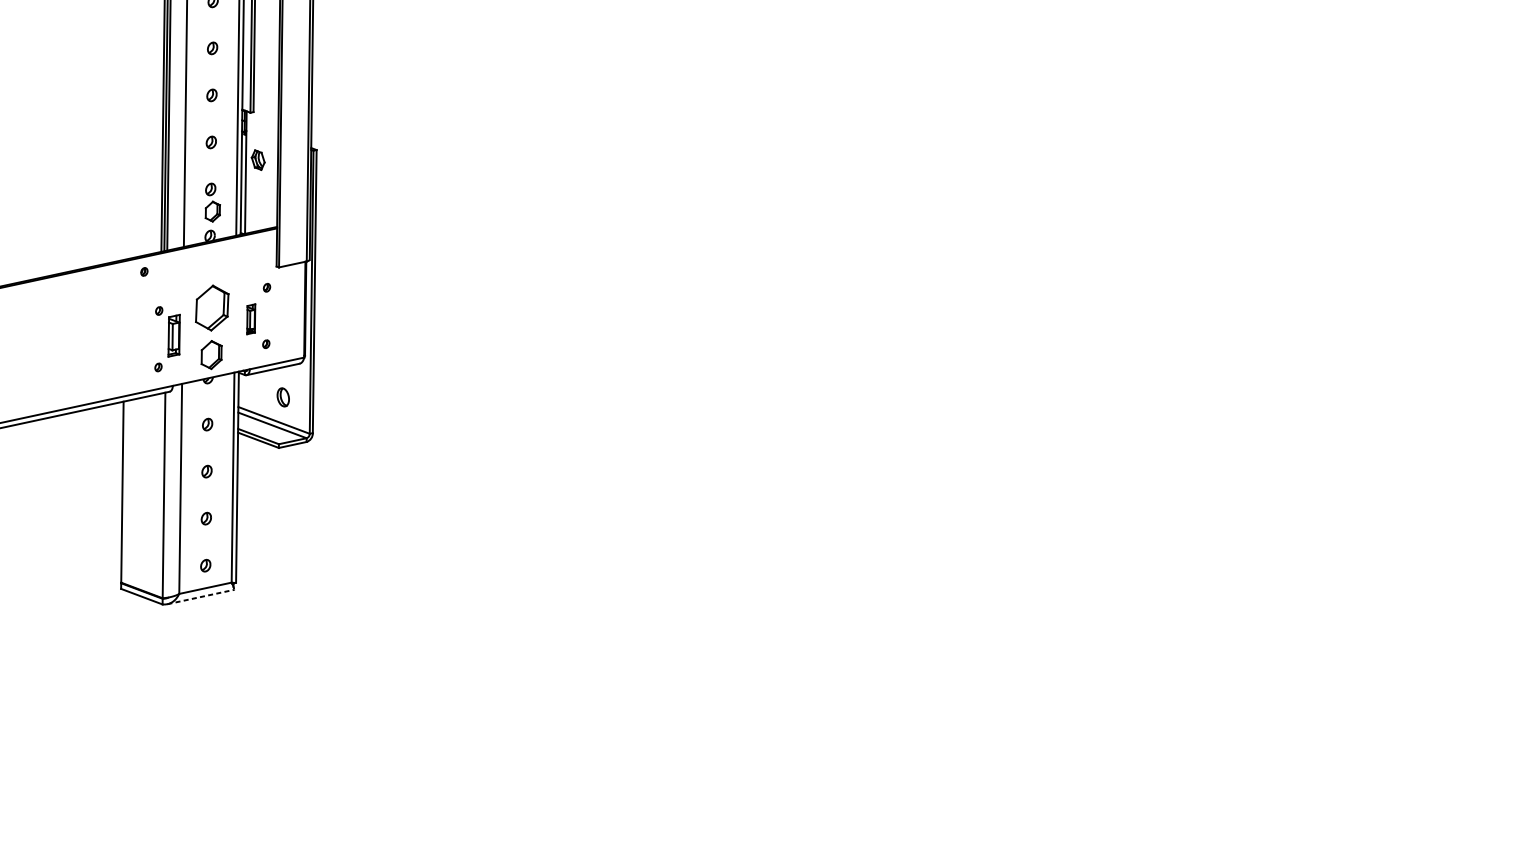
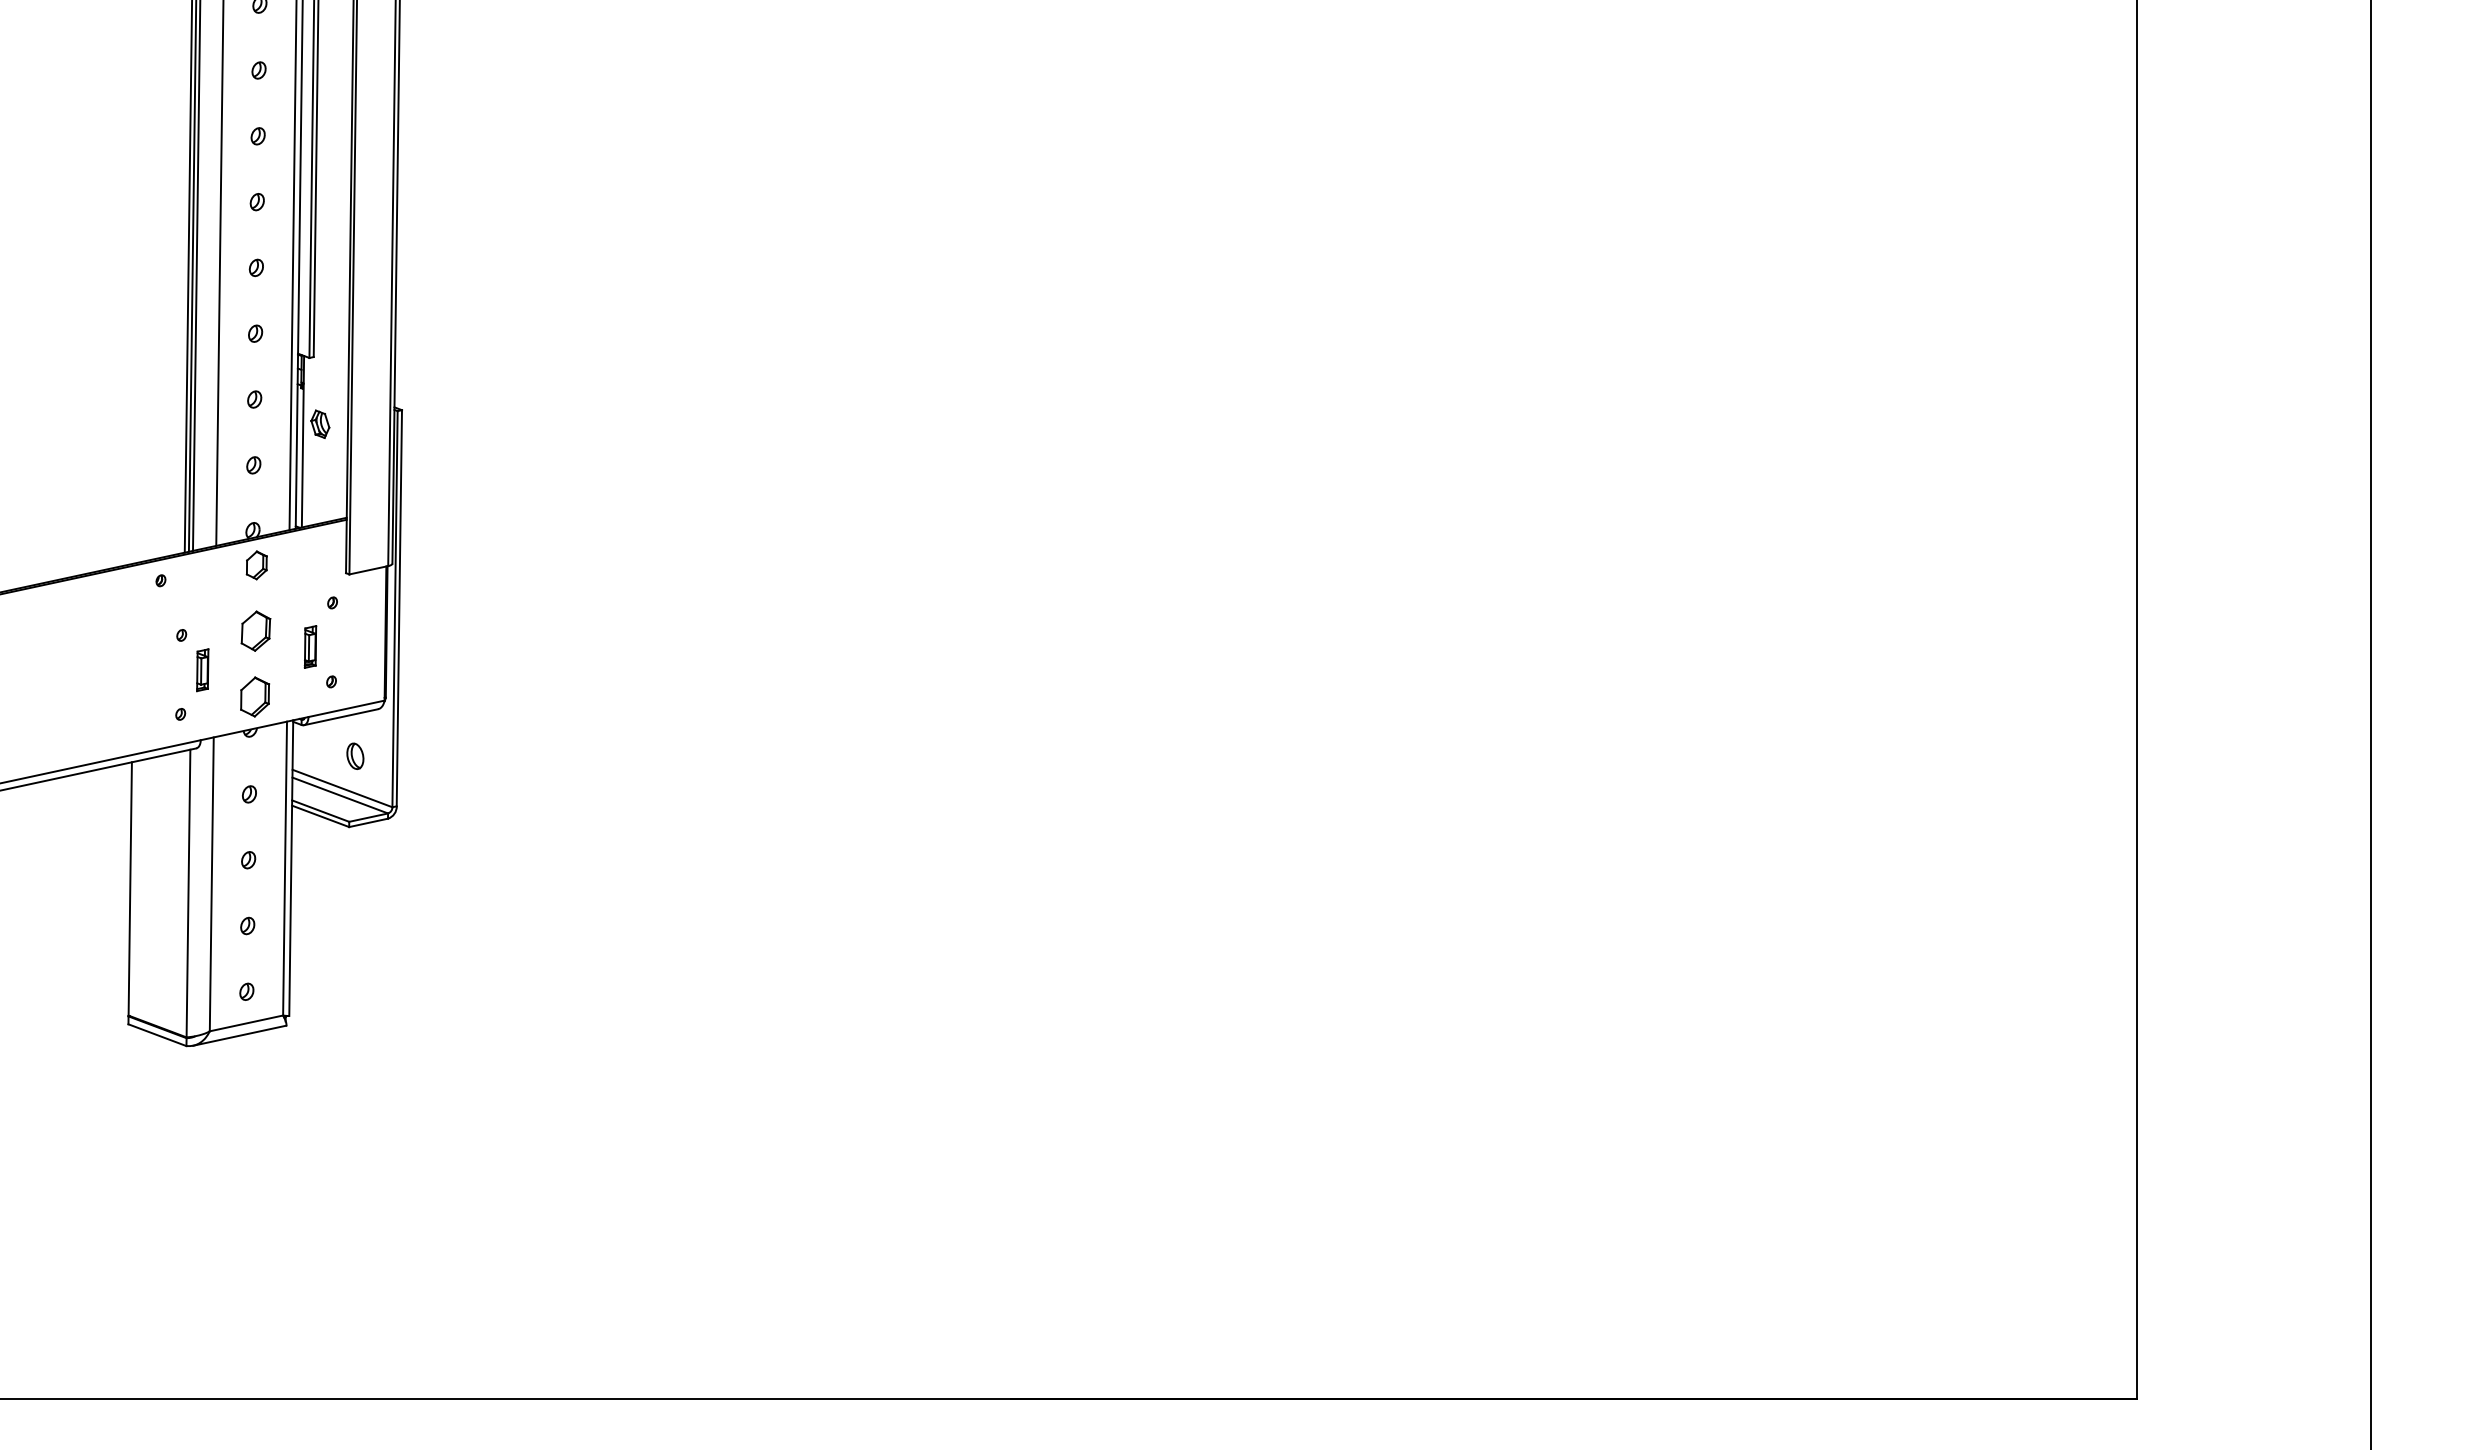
part: (212, 211) -> (256, 565), moved
part: (211, 307) -> (255, 630), size x0.62
part: (174, 336) -> (202, 670), size x0.71
line: (200, 596) -> (239, 1035), dashed -> solid

